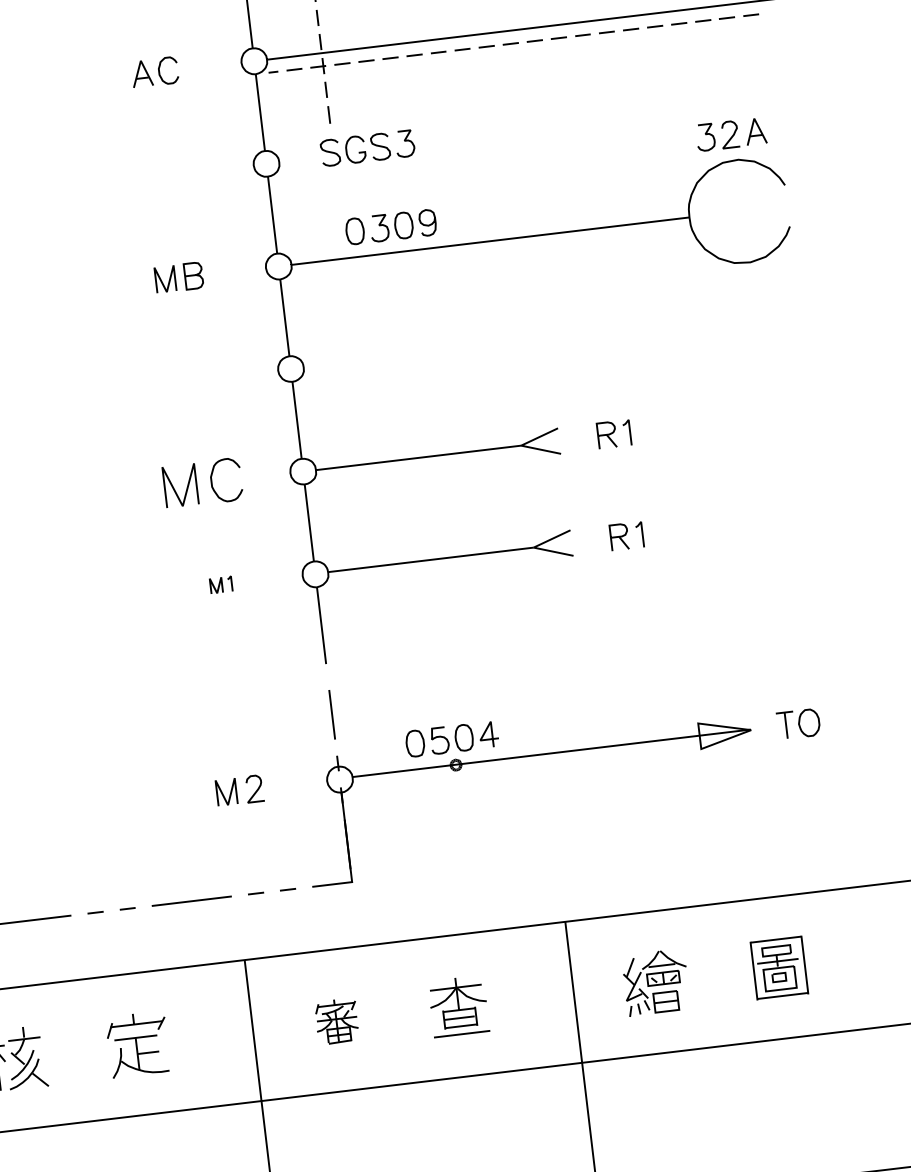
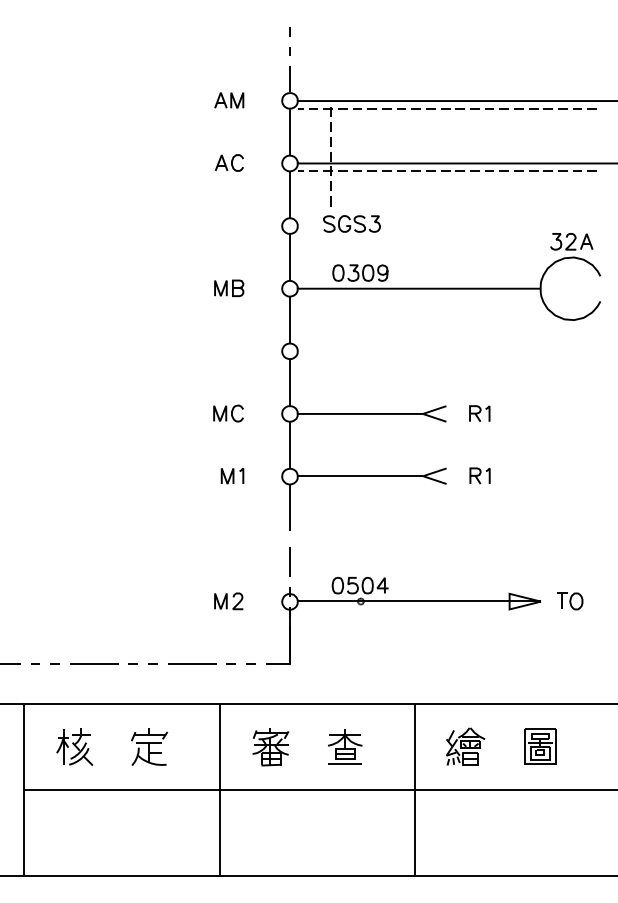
part: (202, 482) -> (228, 413), size x0.62
part: (221, 585) -> (232, 476), size x1.67
part: (336, 1021) -> (270, 747), size x1.43

